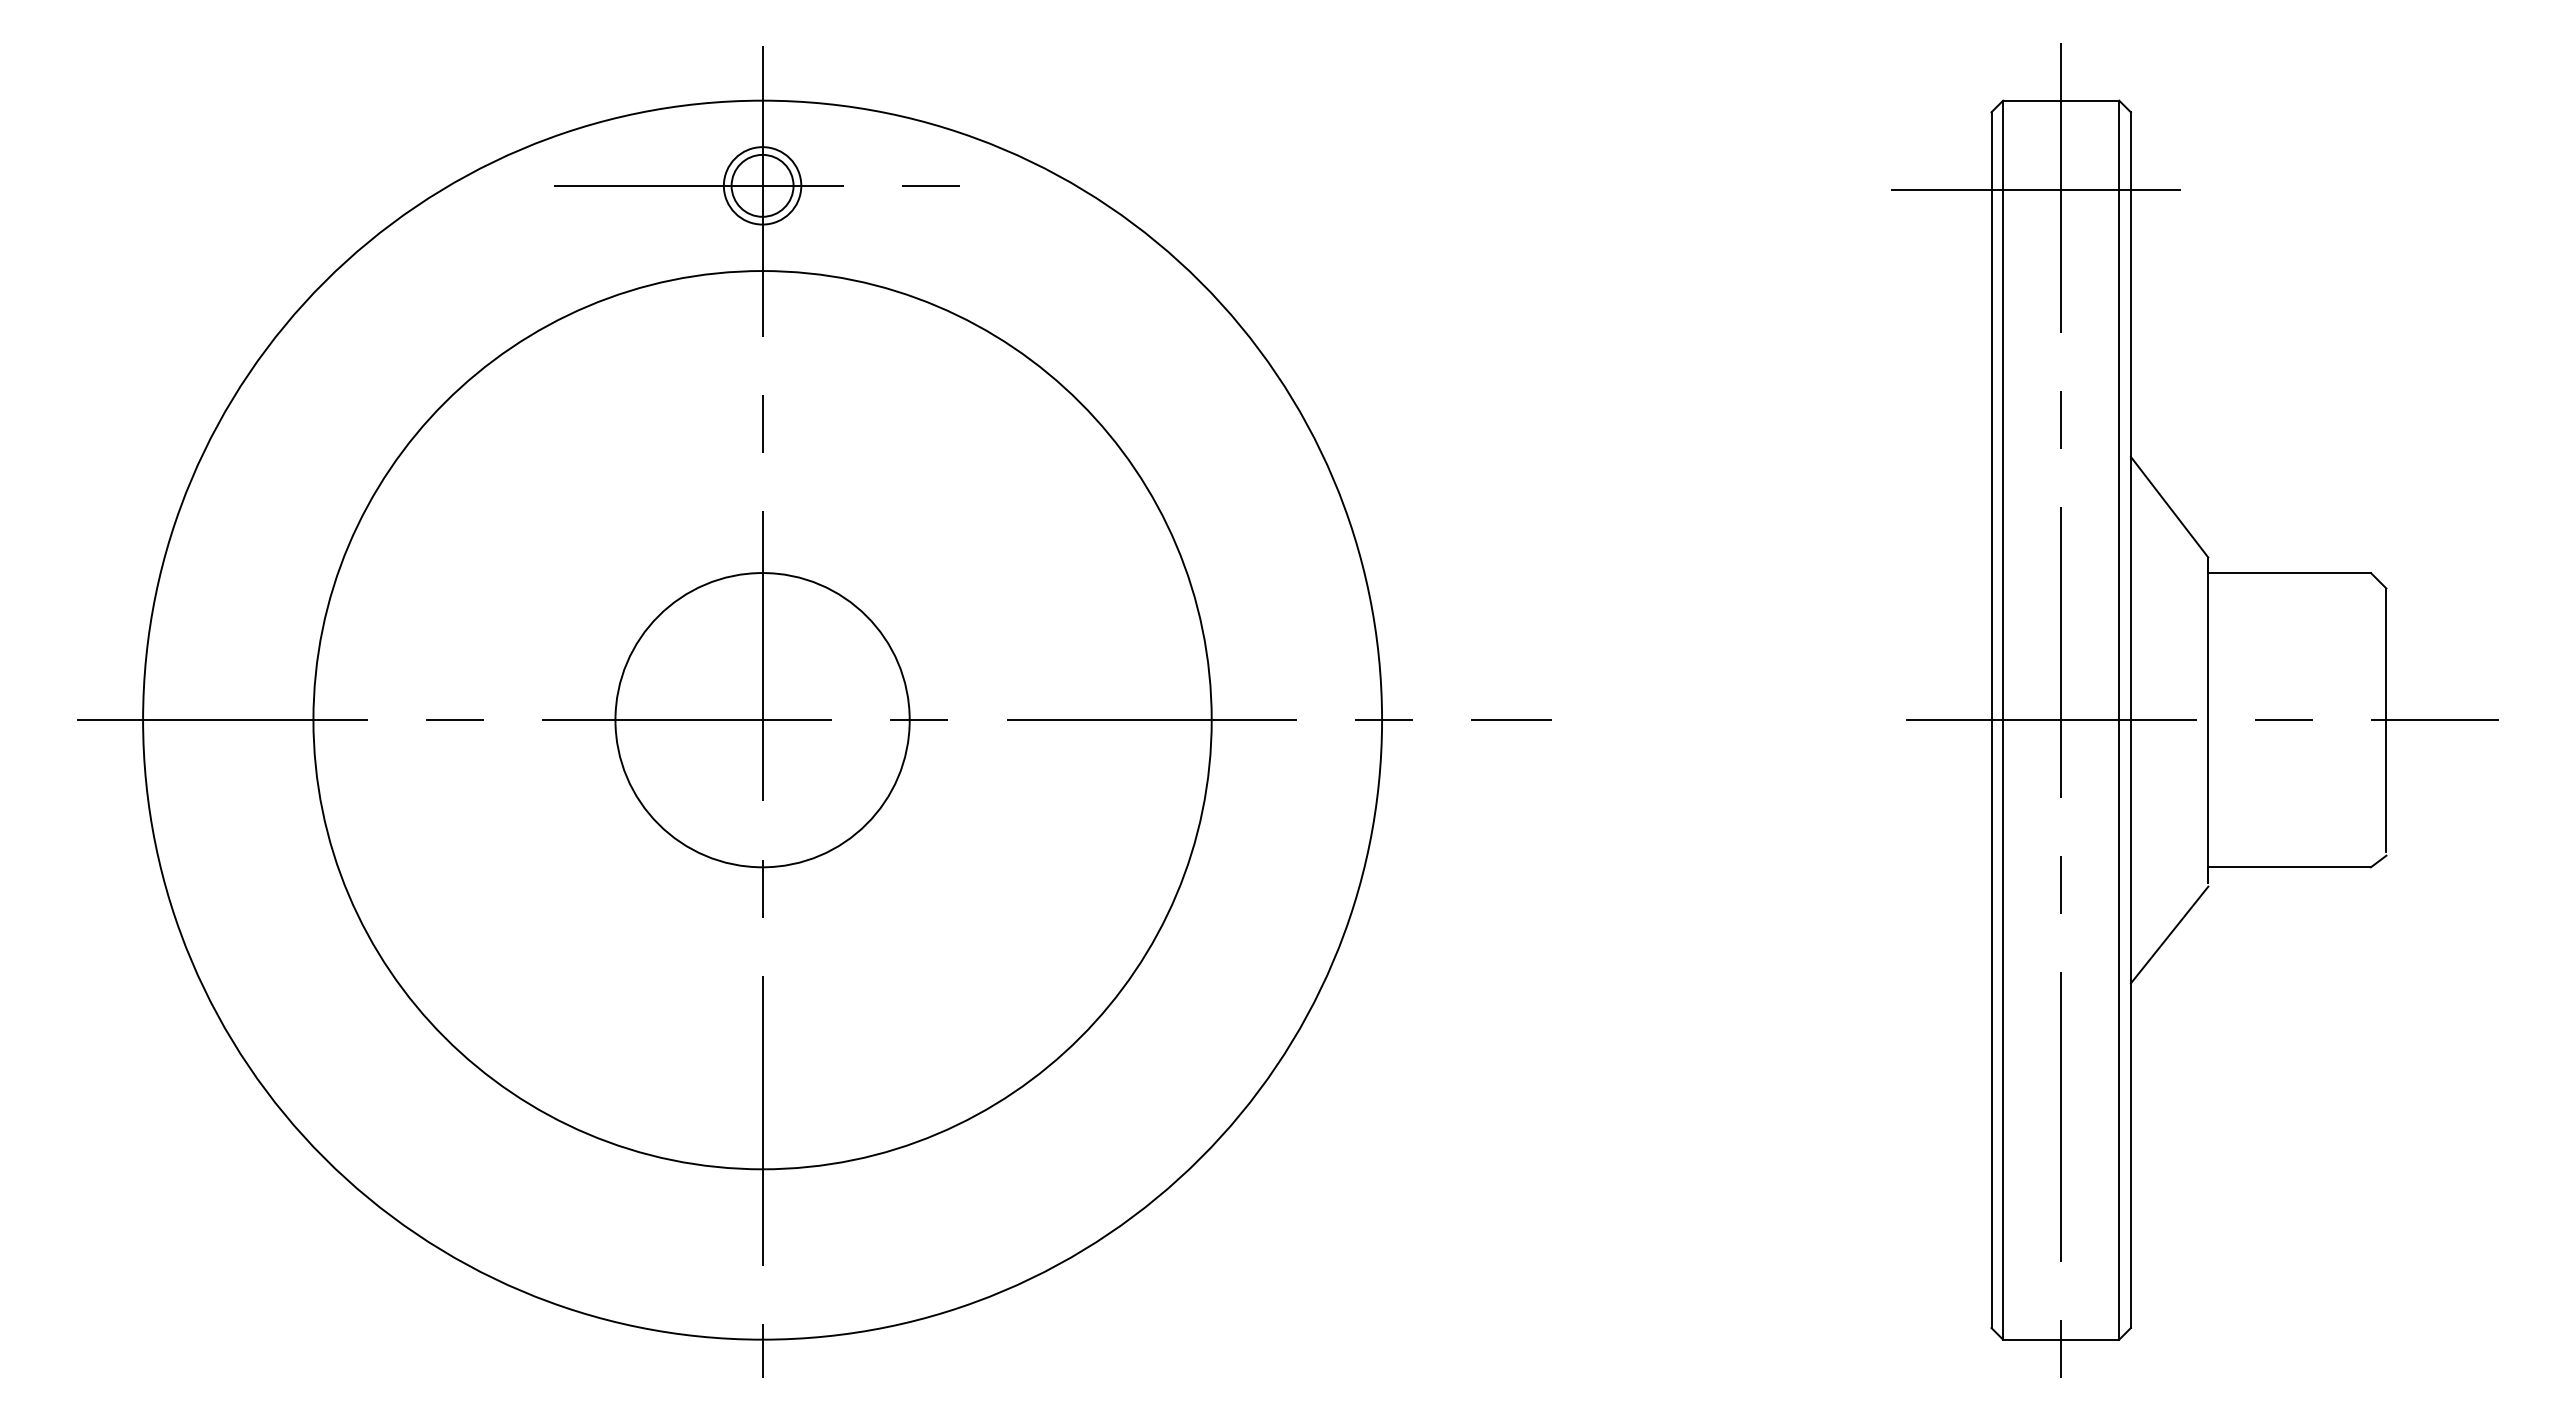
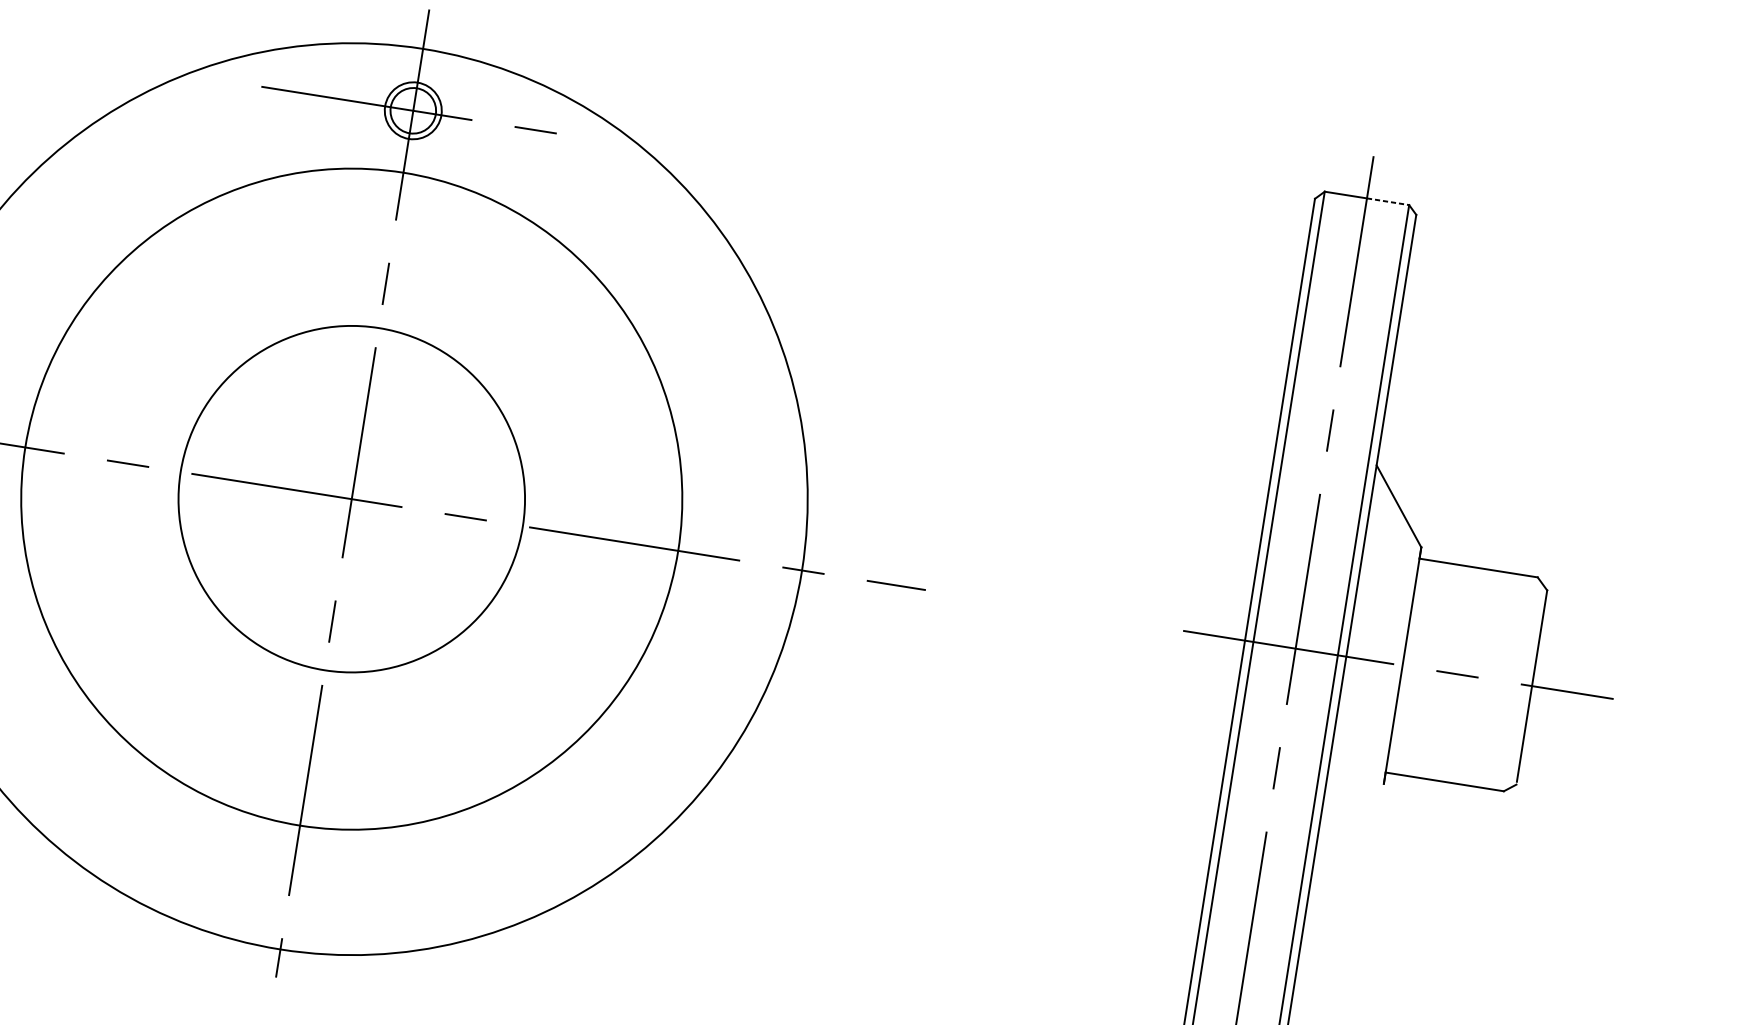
line: (2090, 100) -> (1388, 201), solid -> dashed
line: (2026, 189) -> (1331, 258), removed
circle: (762, 720) -> (351, 499), size x1.6
line: (2169, 934) -> (1349, 816), removed

